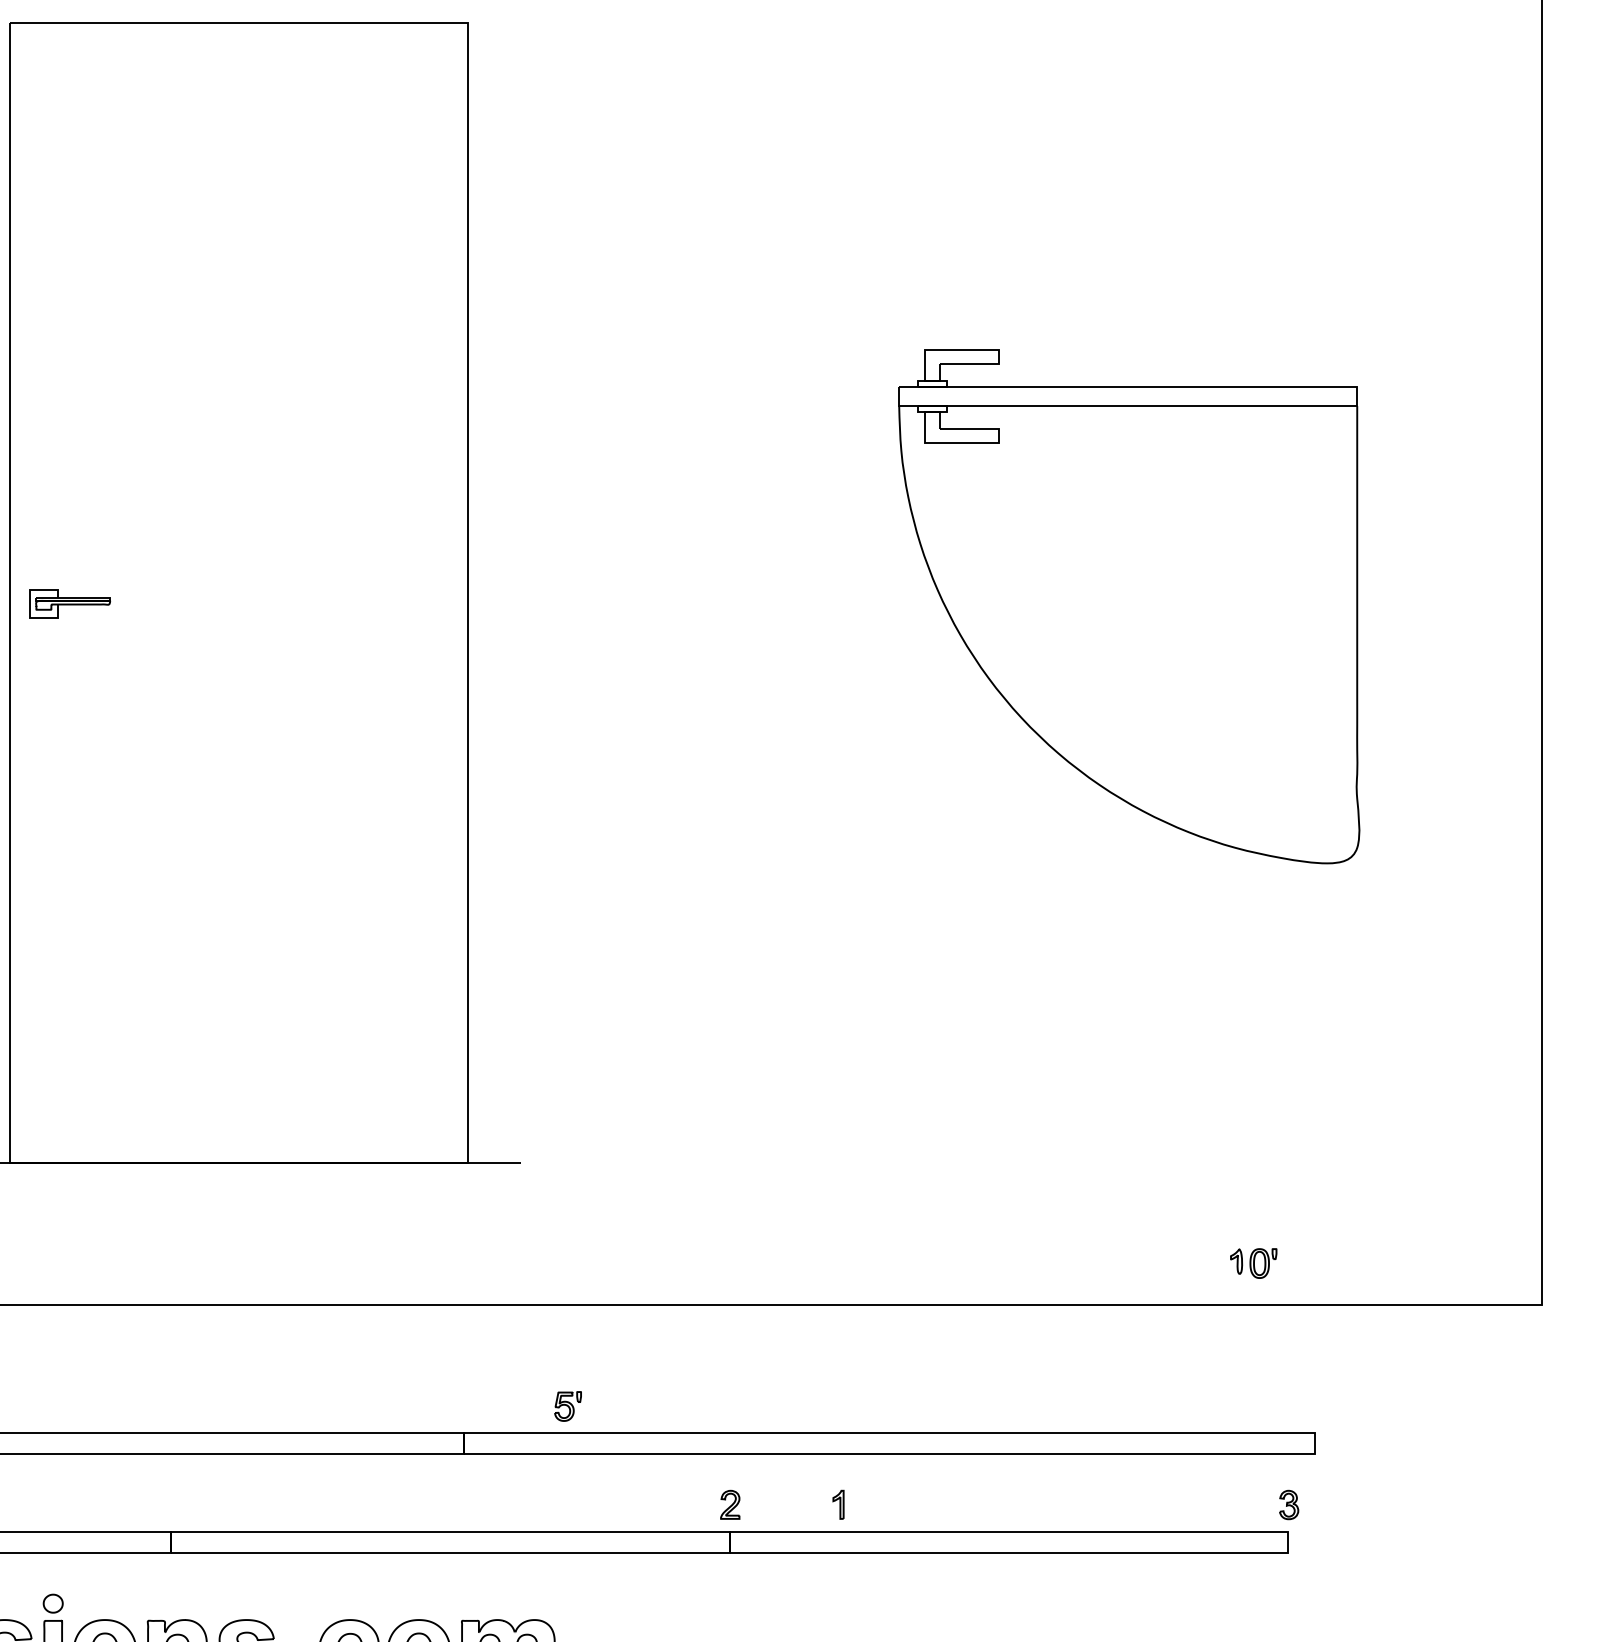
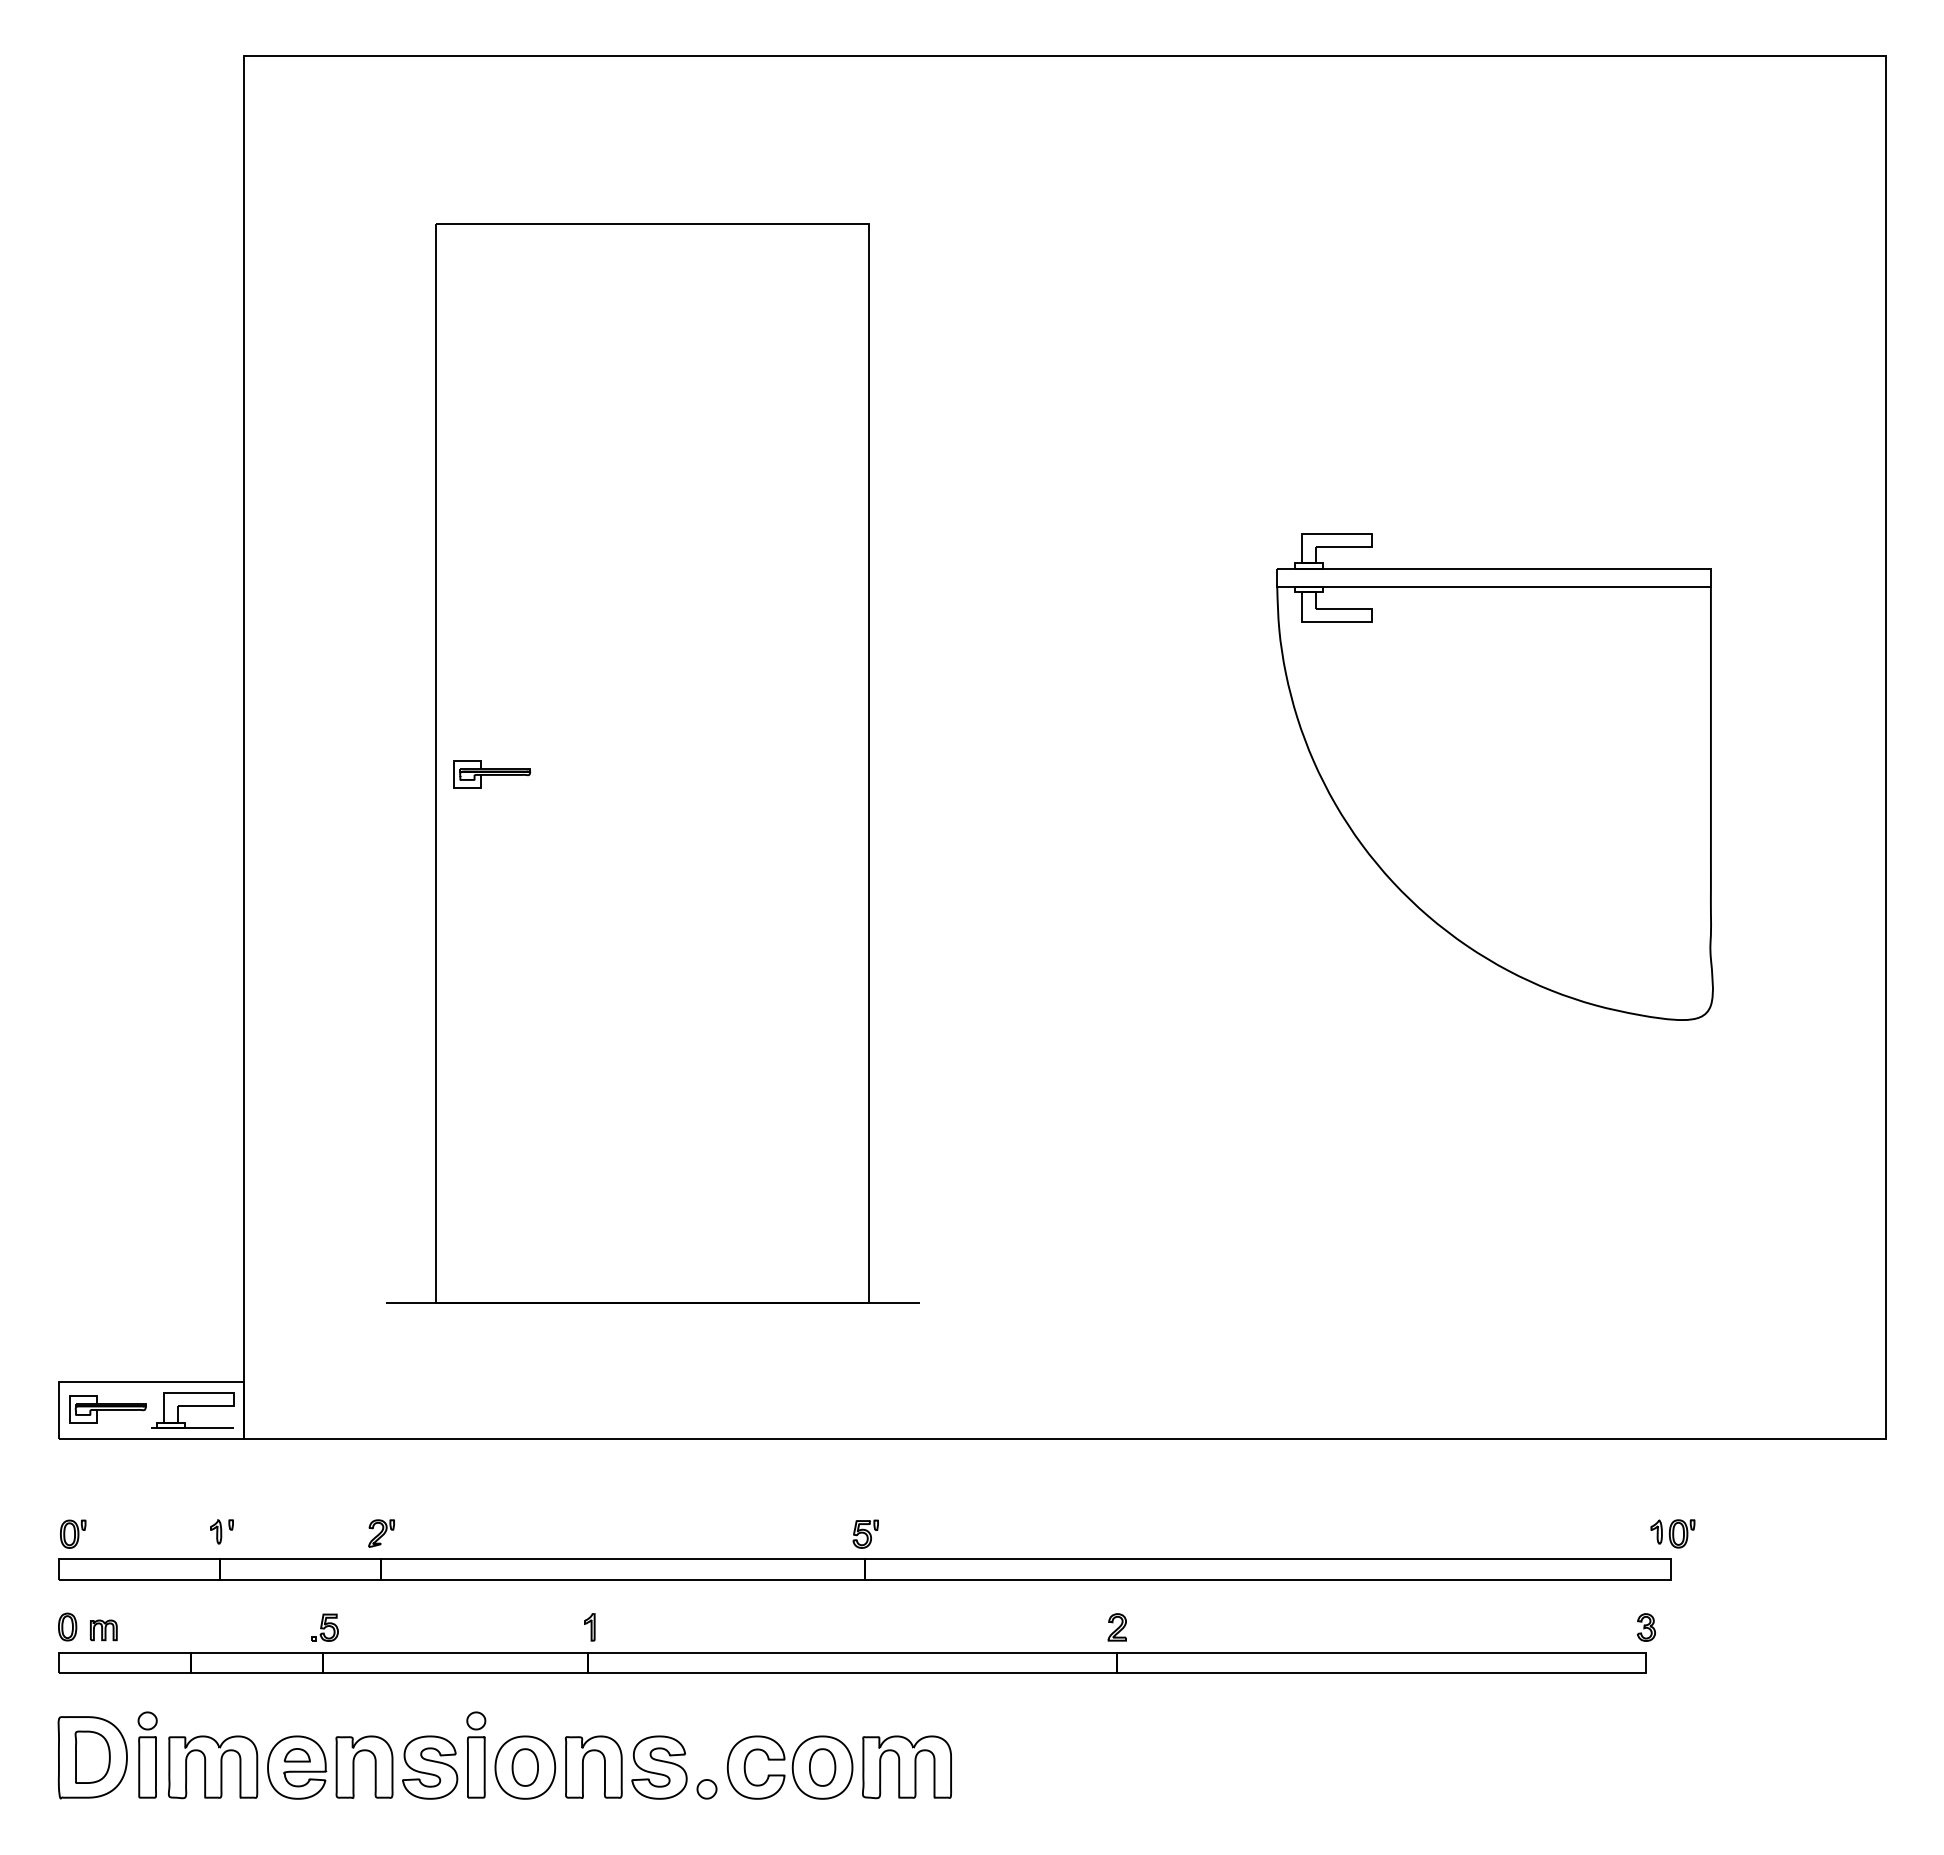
part: (1253, 1263) -> (1672, 1533), moved
part: (567, 1405) -> (865, 1533), moved
part: (838, 1504) -> (589, 1627), moved

